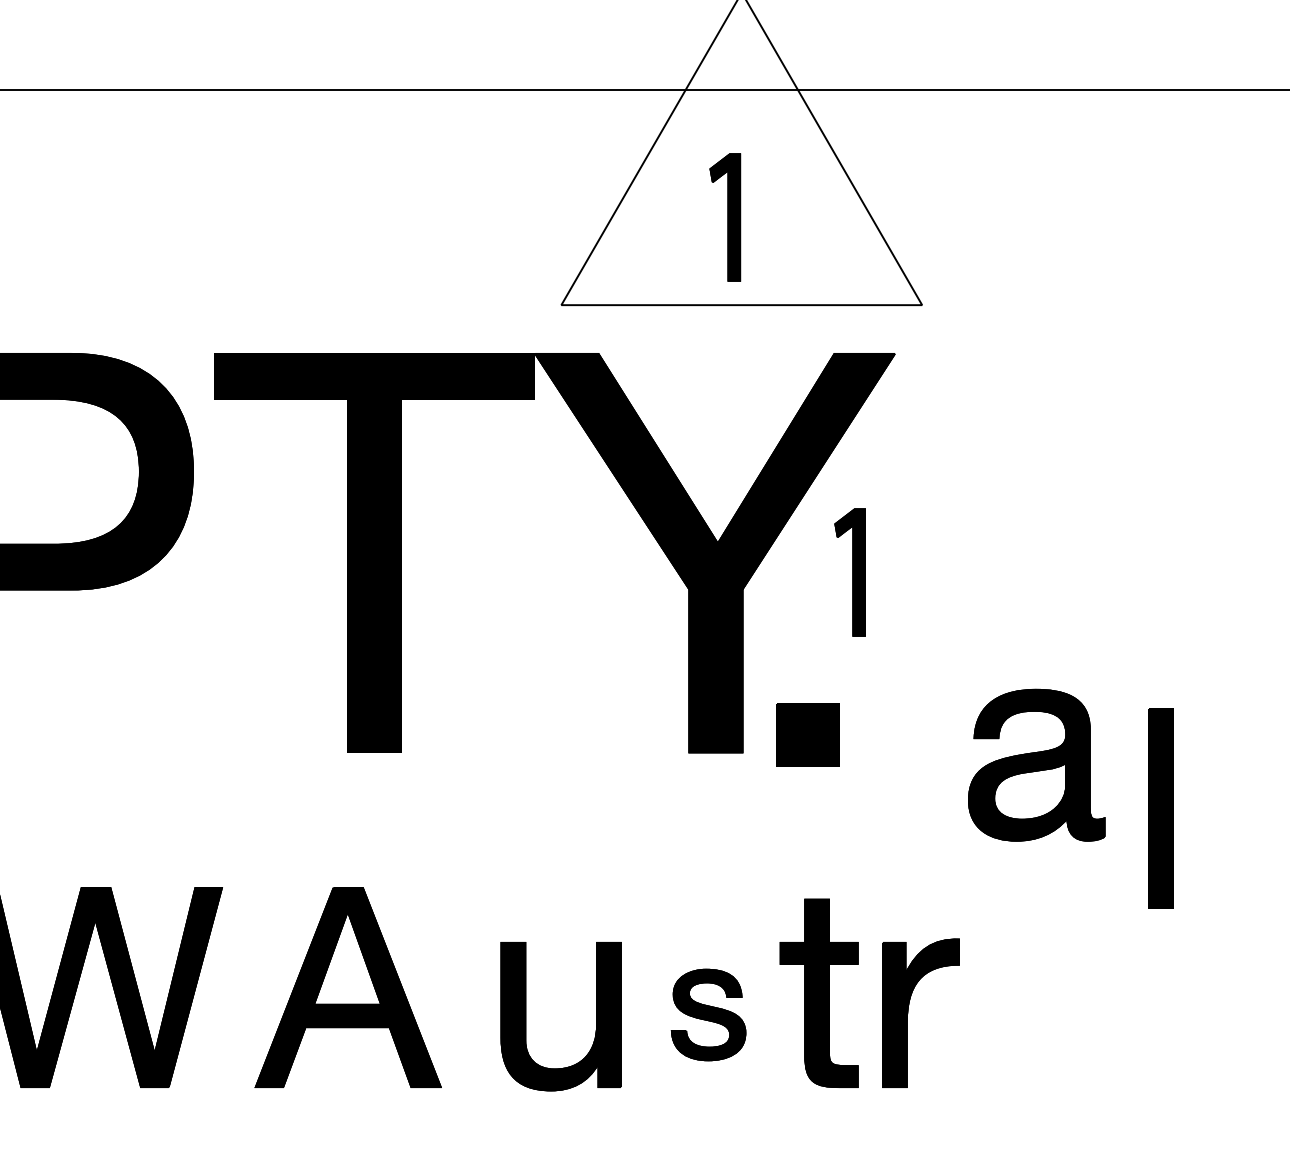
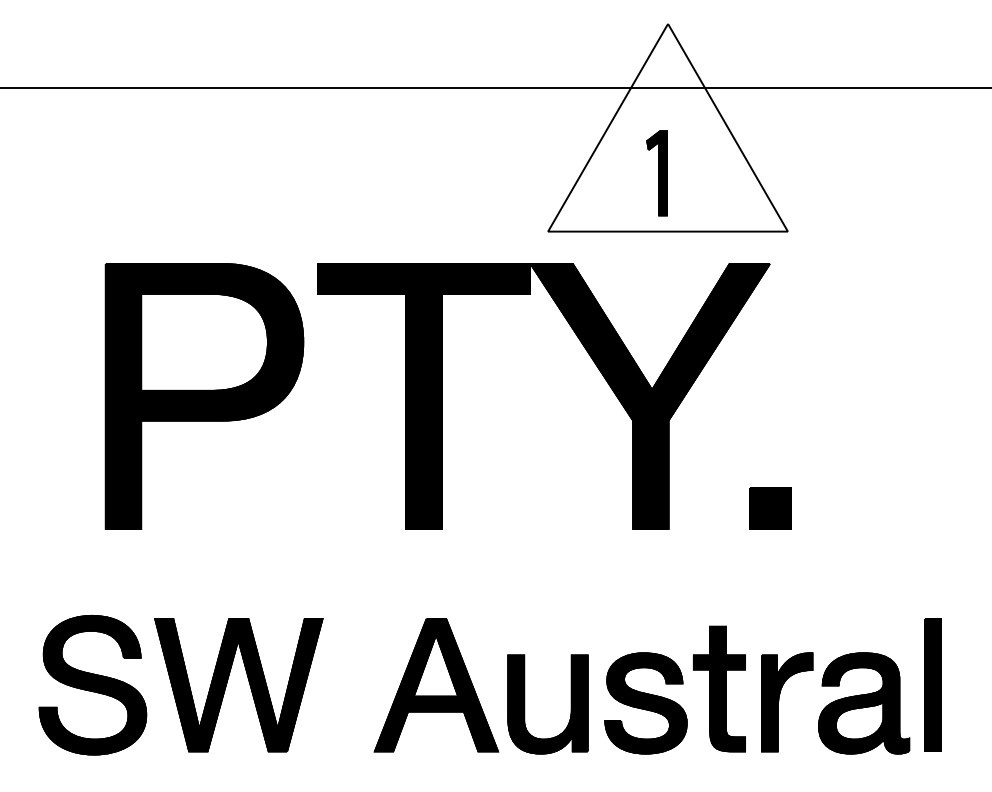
part: (849, 572) -> (739, 409), removed
part: (808, 735) -> (770, 508), moved
part: (1037, 765) -> (864, 703), moved
part: (1160, 807) -> (932, 684), moved
part: (348, 987) -> (436, 685), moved
part: (707, 1015) -> (645, 703), size x1.67

